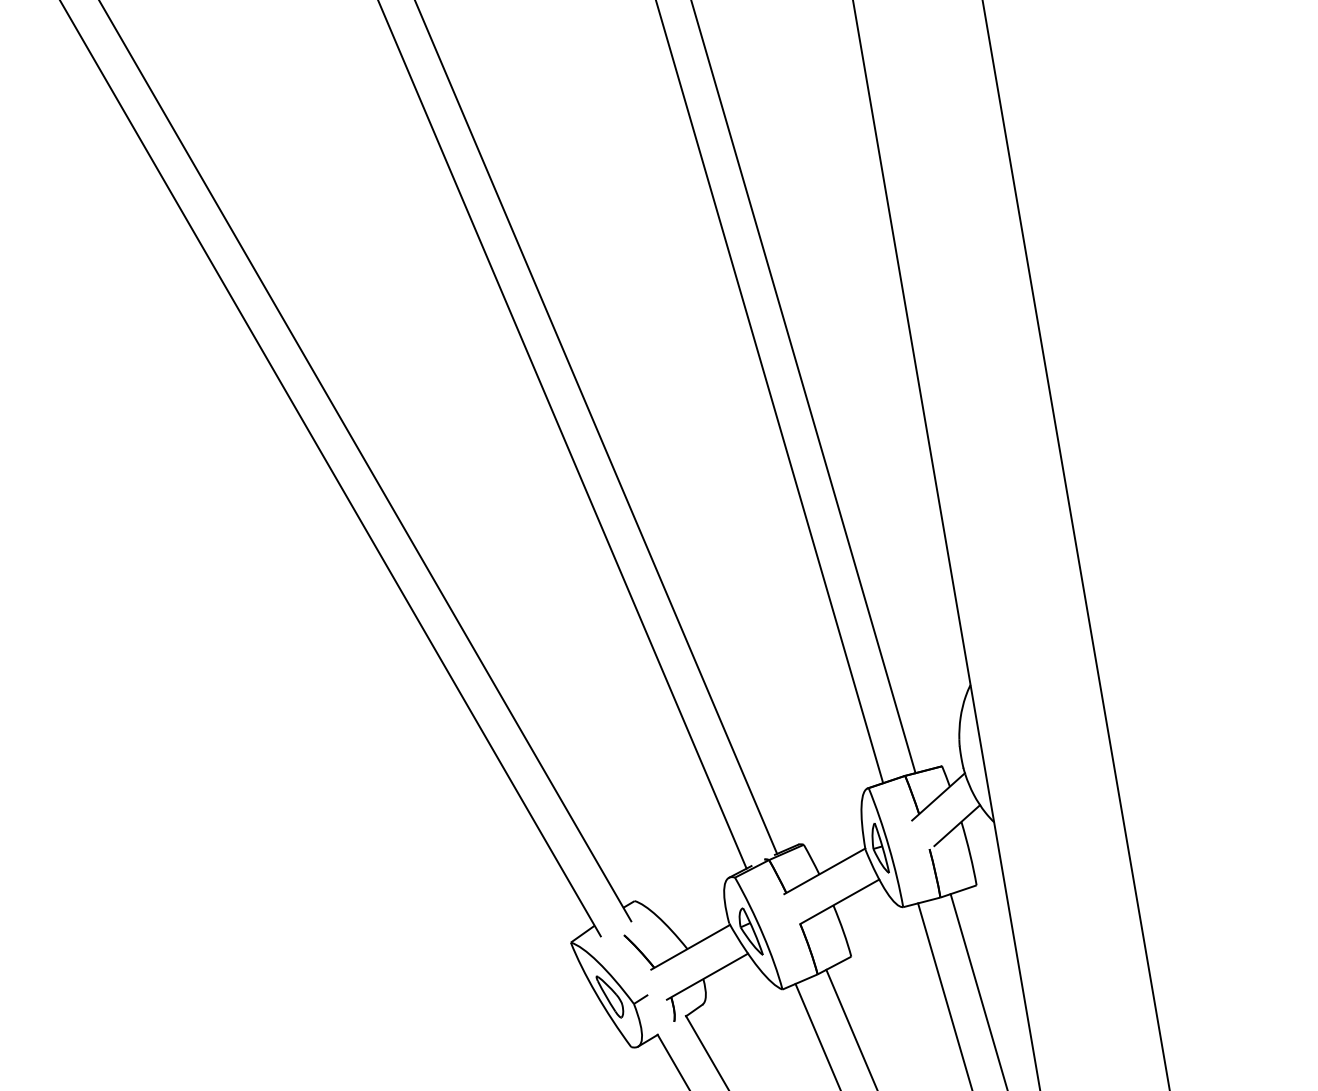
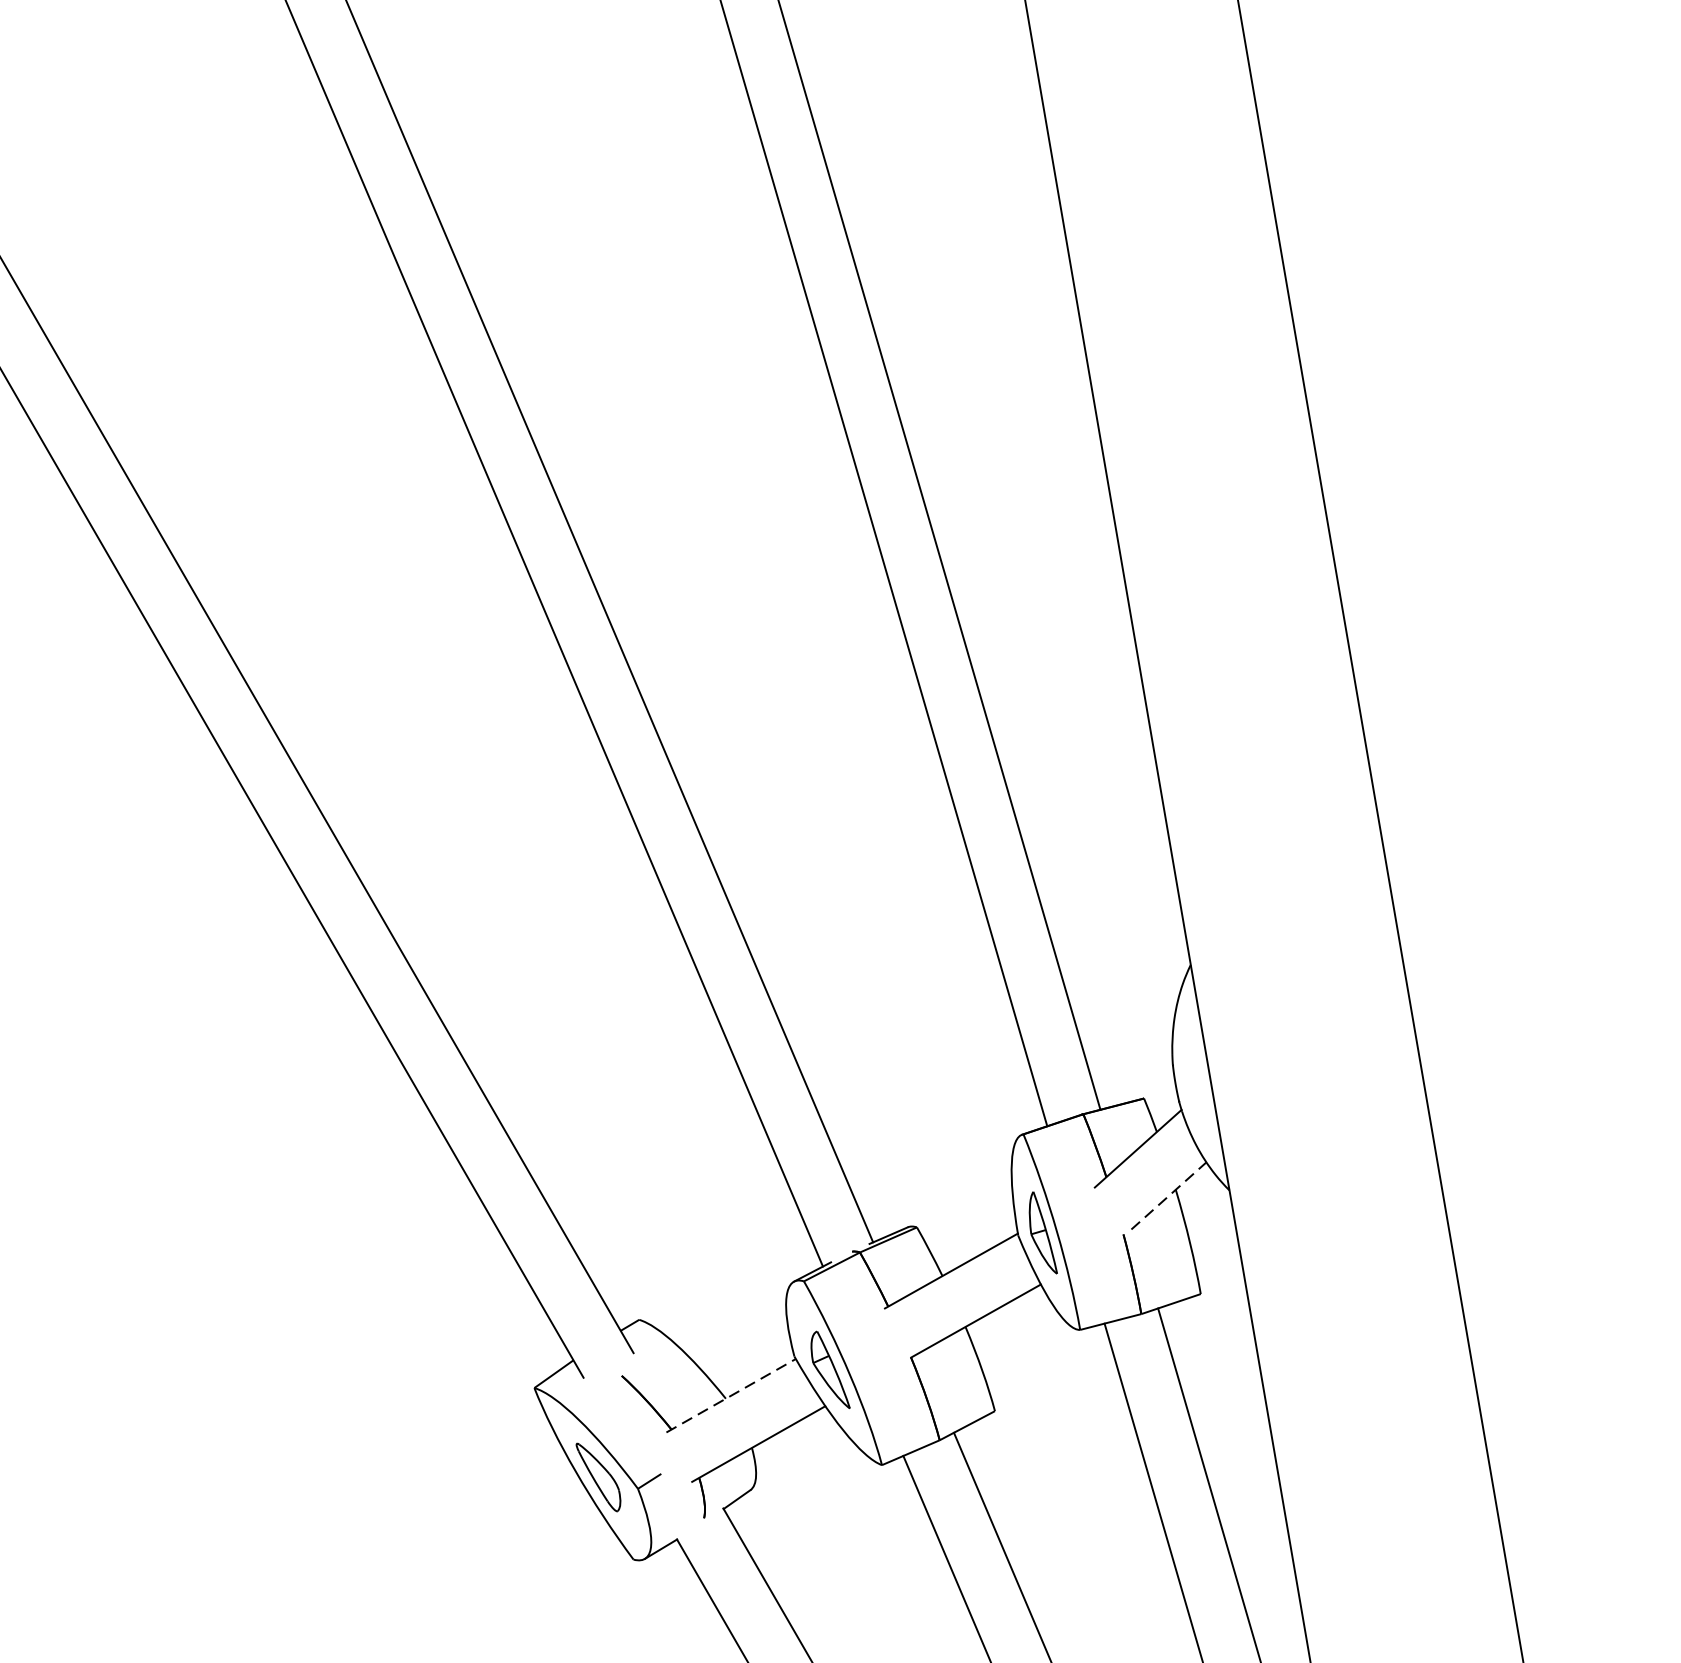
line: (957, 825) -> (1169, 1195), solid -> dashed
line: (691, 947) -> (732, 1396), solid -> dashed

